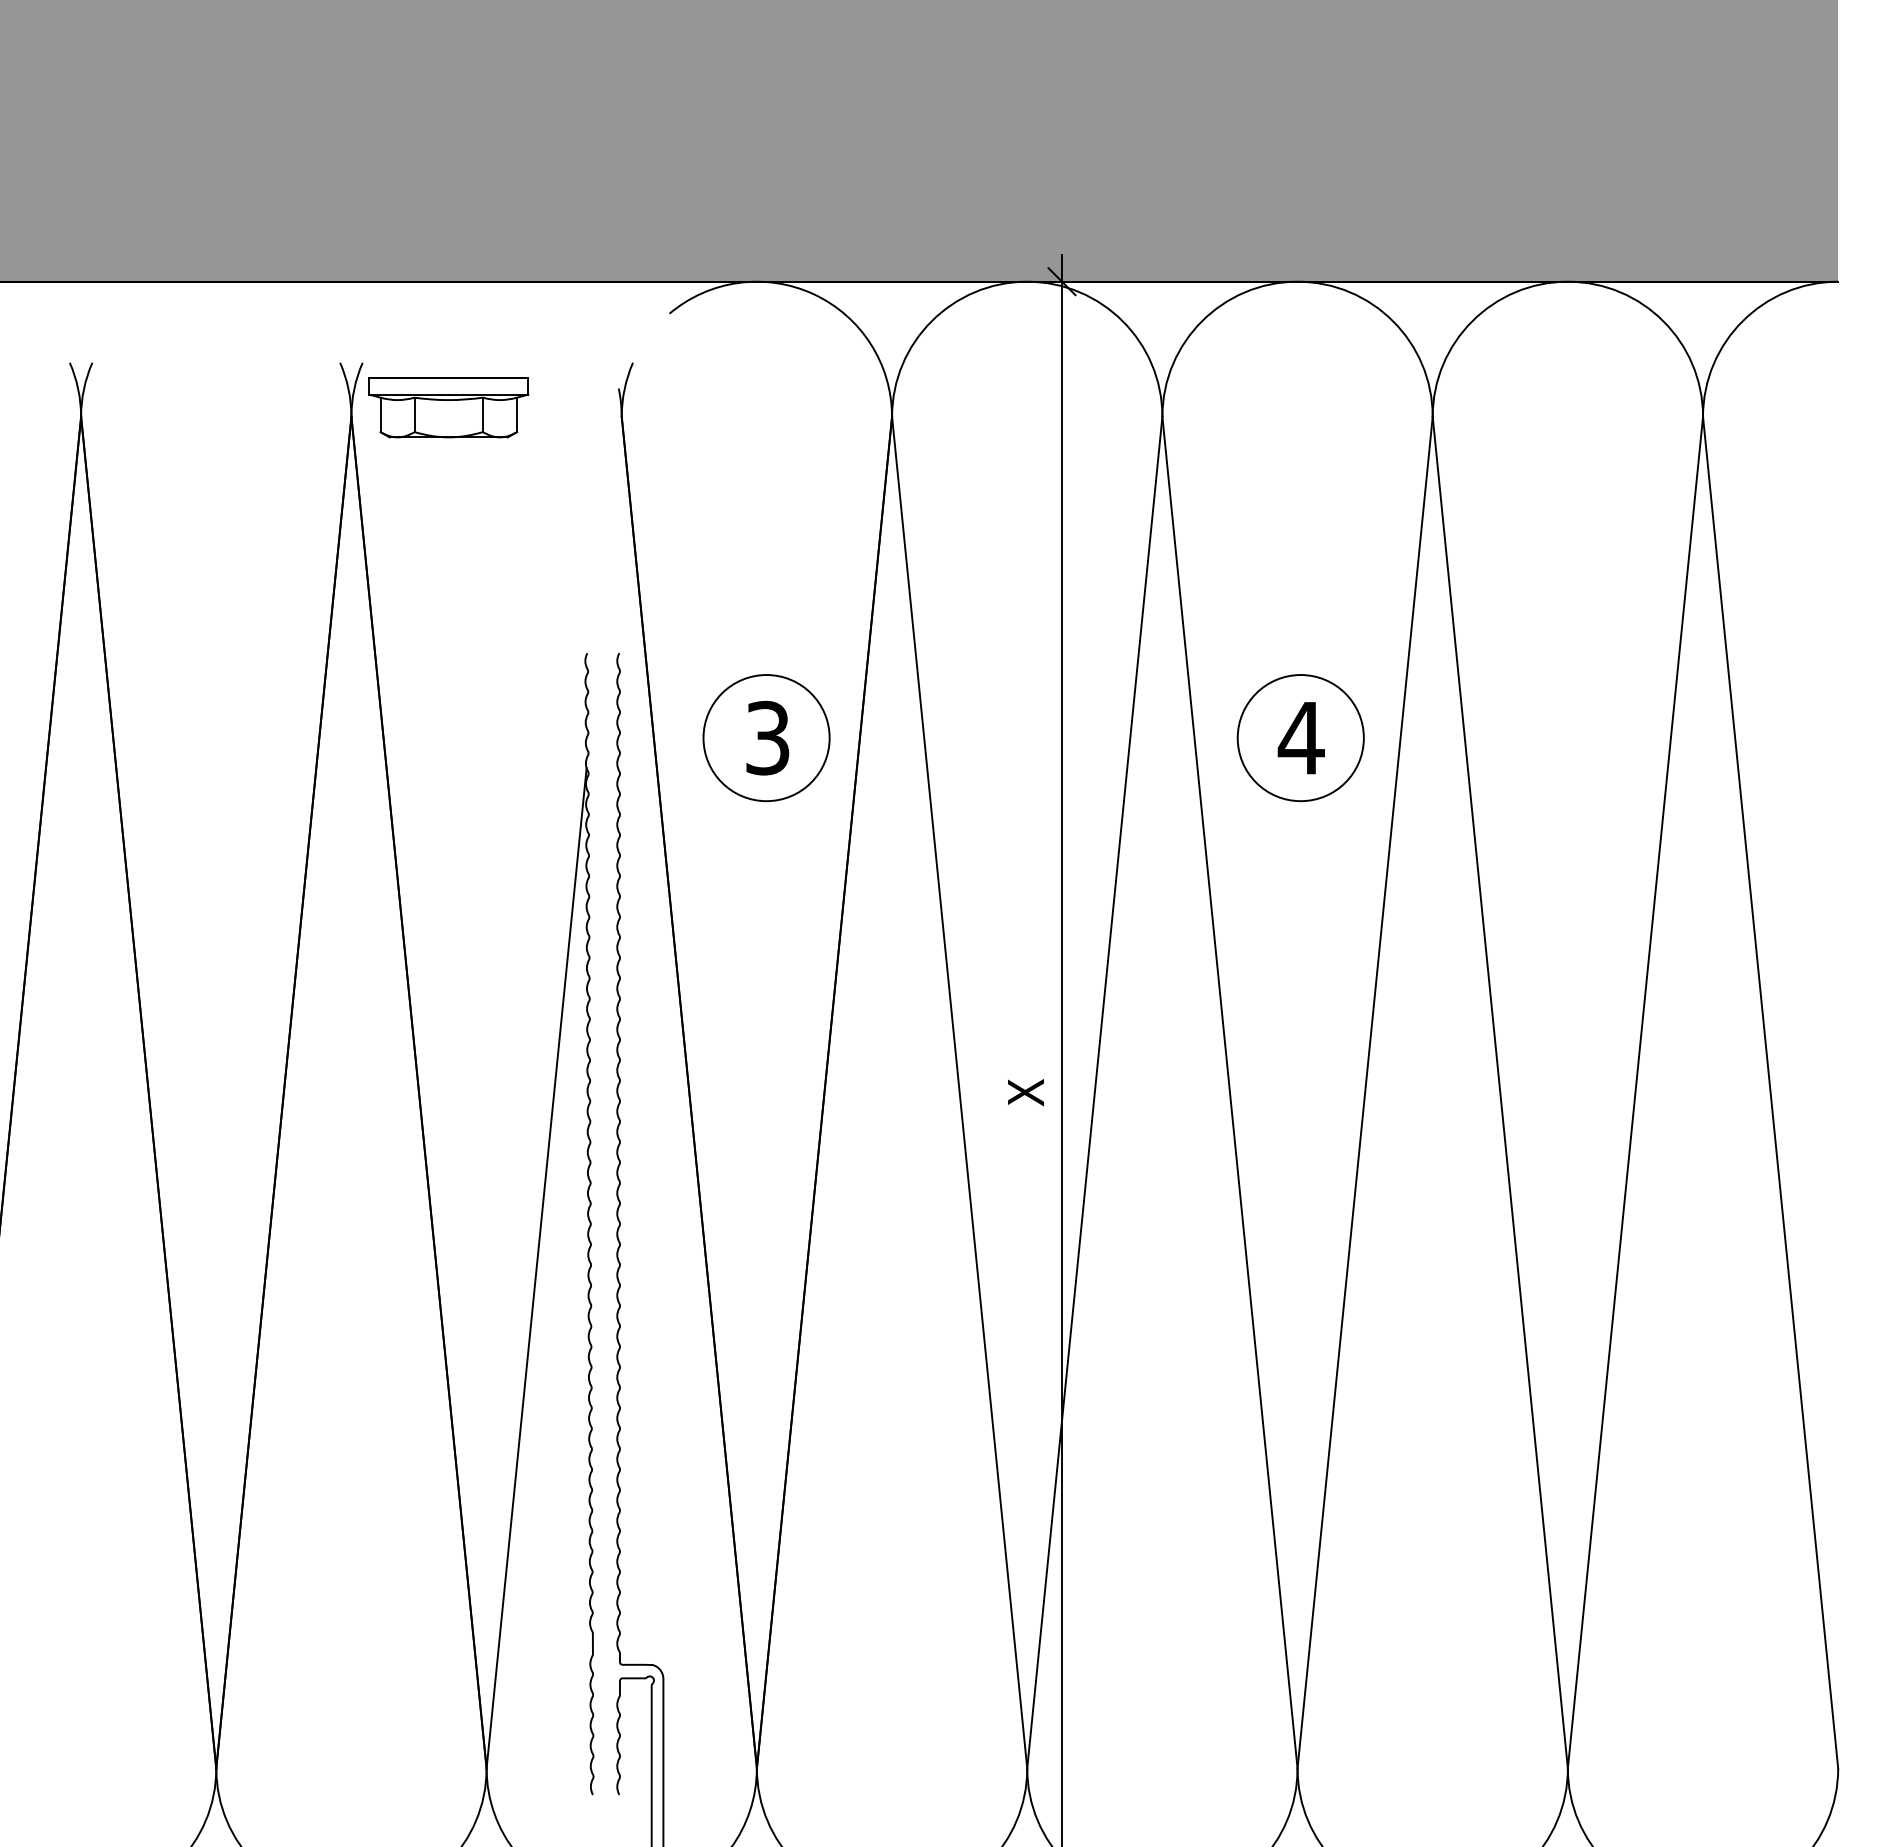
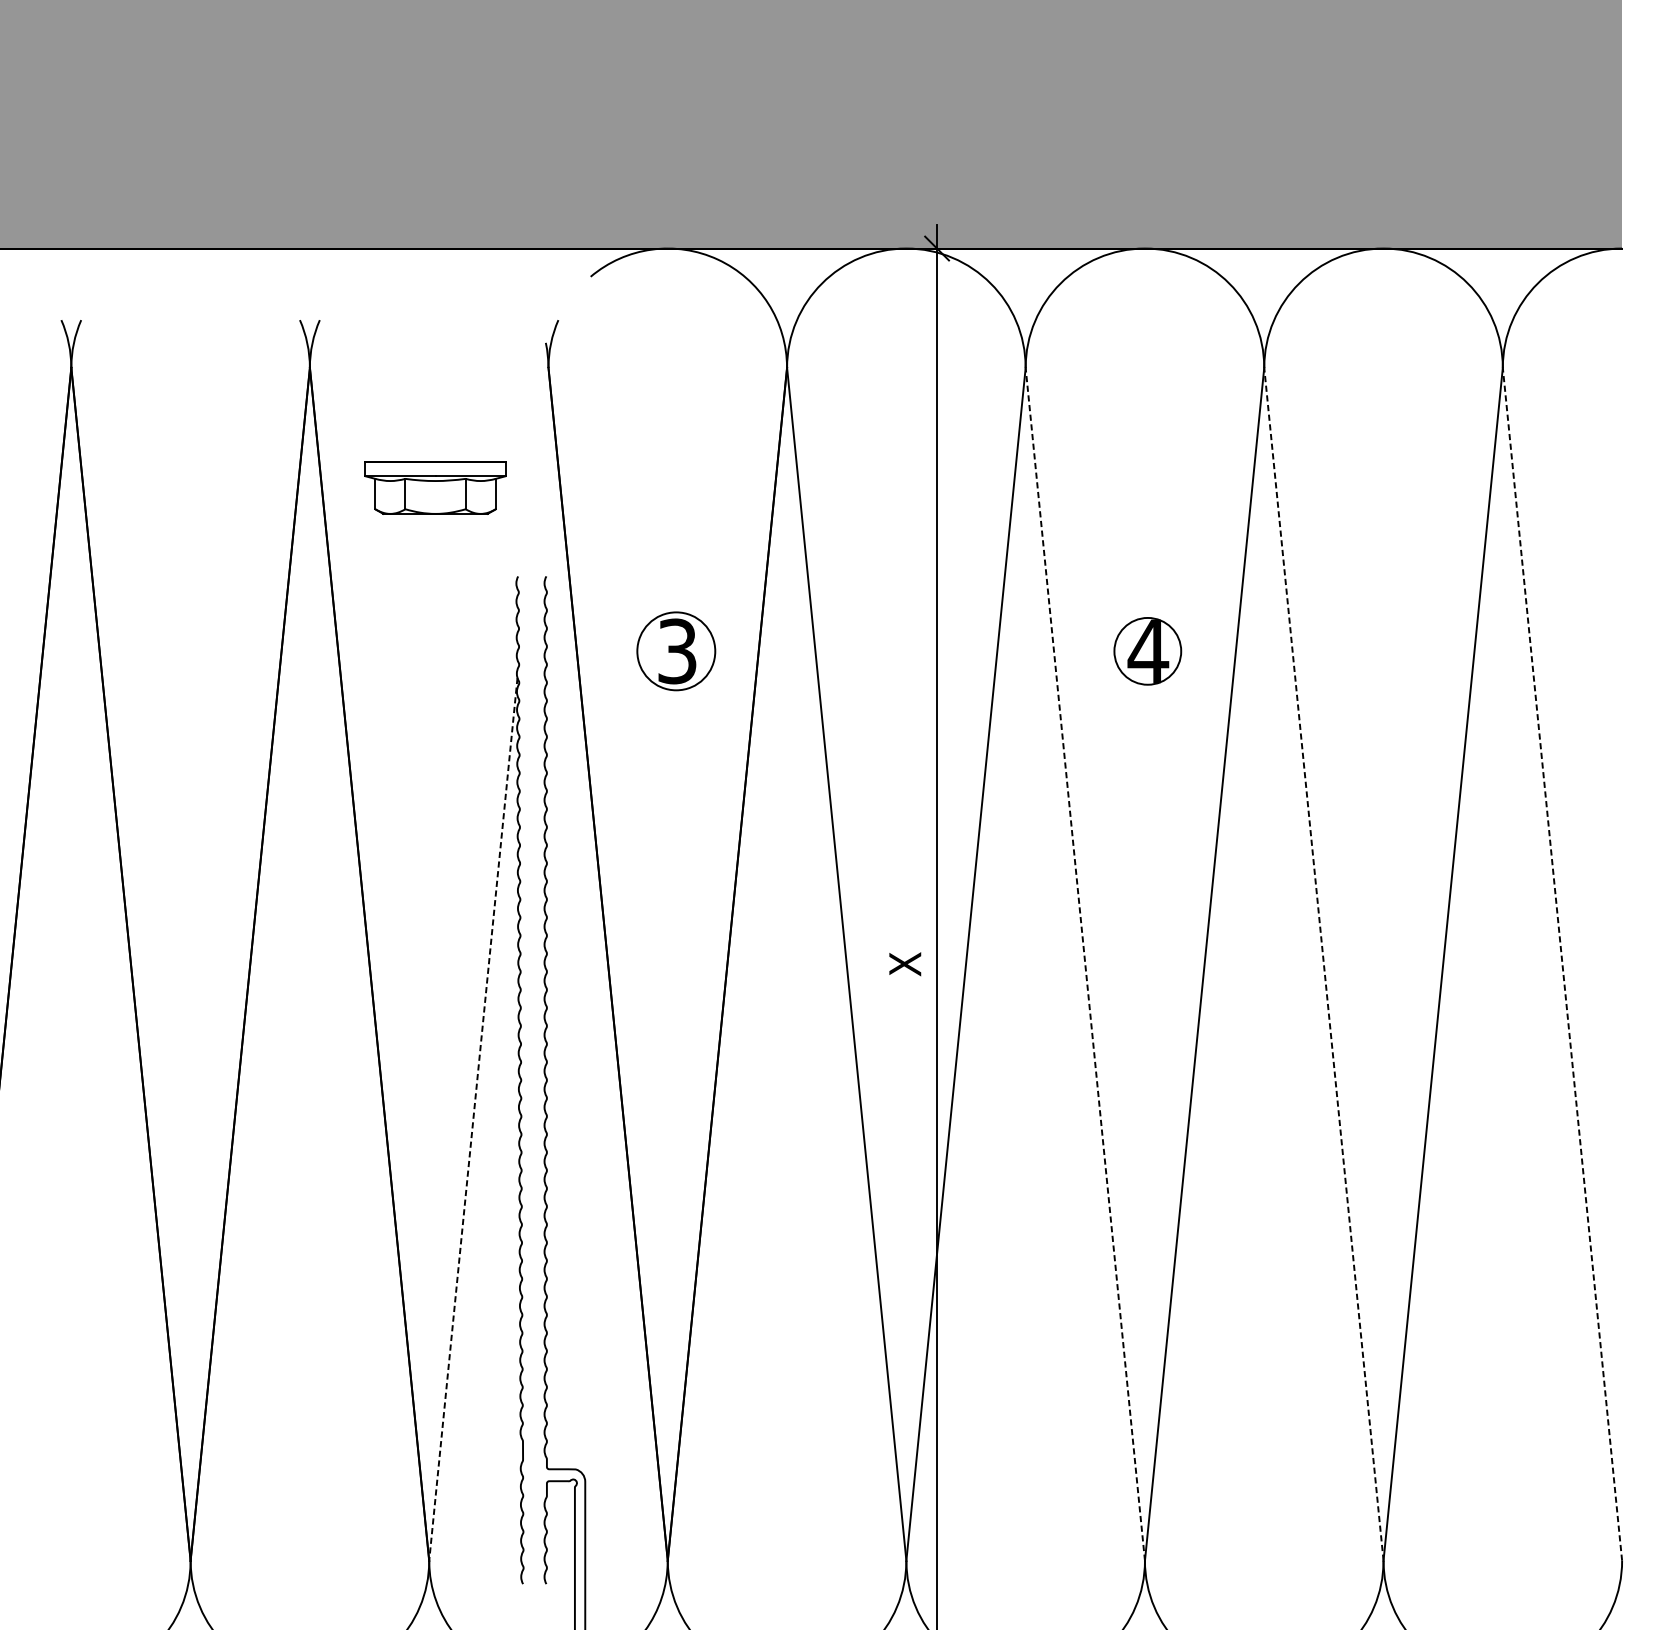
part: (448, 407) -> (435, 487), moved
circle: (766, 738) -> (676, 651), size x0.7
circle: (1300, 738) -> (1147, 651), size x0.6
line: (1229, 1092) -> (1084, 964), solid -> dashed
line: (1500, 1092) -> (1324, 964), solid -> dashed
line: (1770, 1092) -> (1562, 964), solid -> dashed
line: (536, 1268) -> (473, 1119), solid -> dashed

